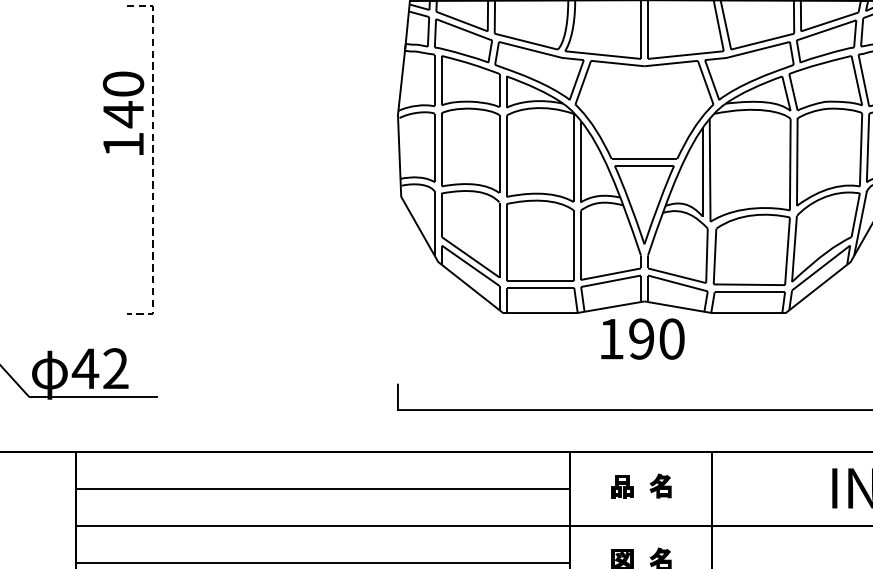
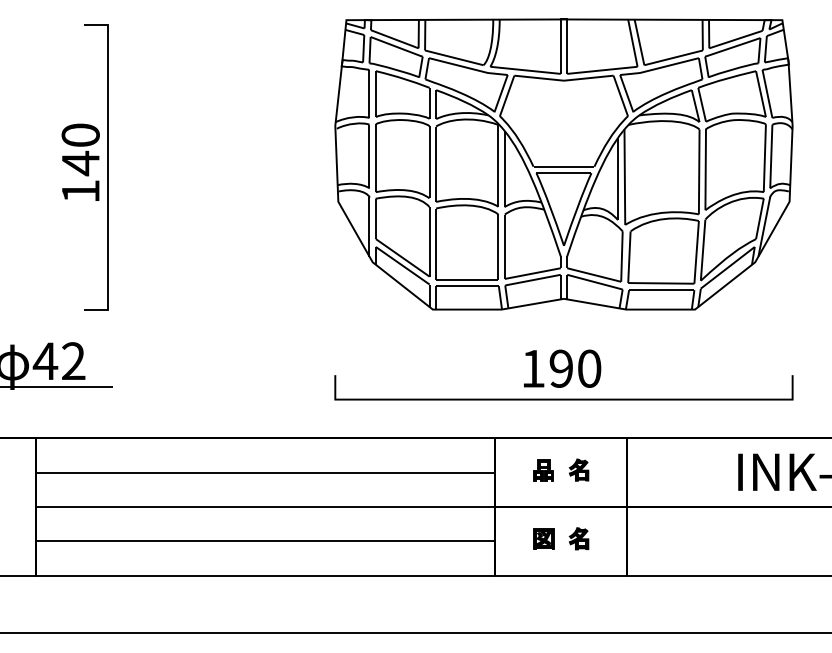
text: (123, 112) -> (80, 161), moved
line: (153, 159) -> (108, 167), dashed -> solid
text: (642, 338) -> (562, 368), moved

